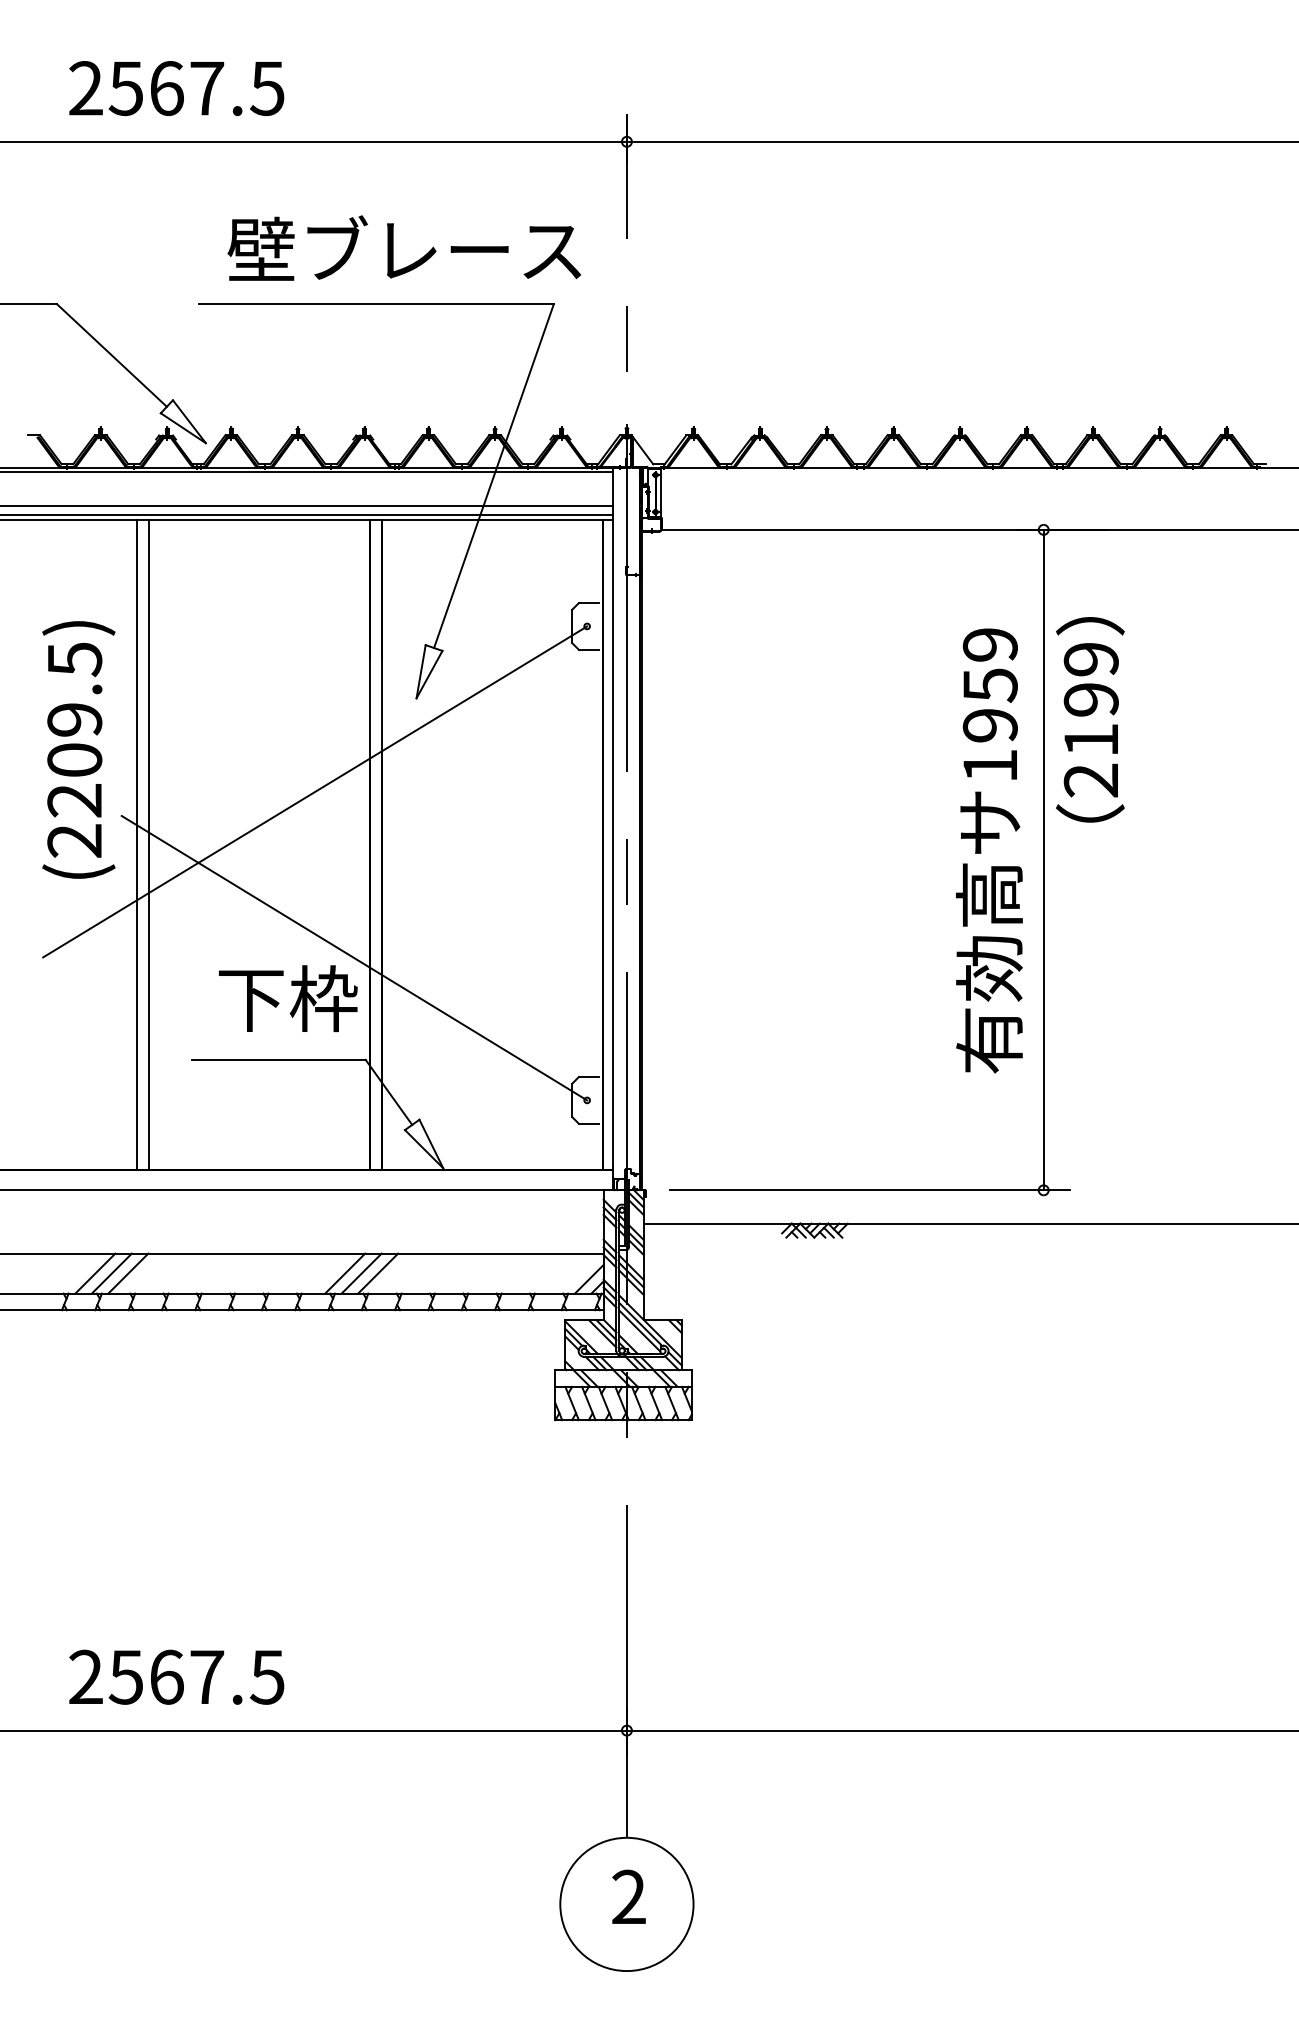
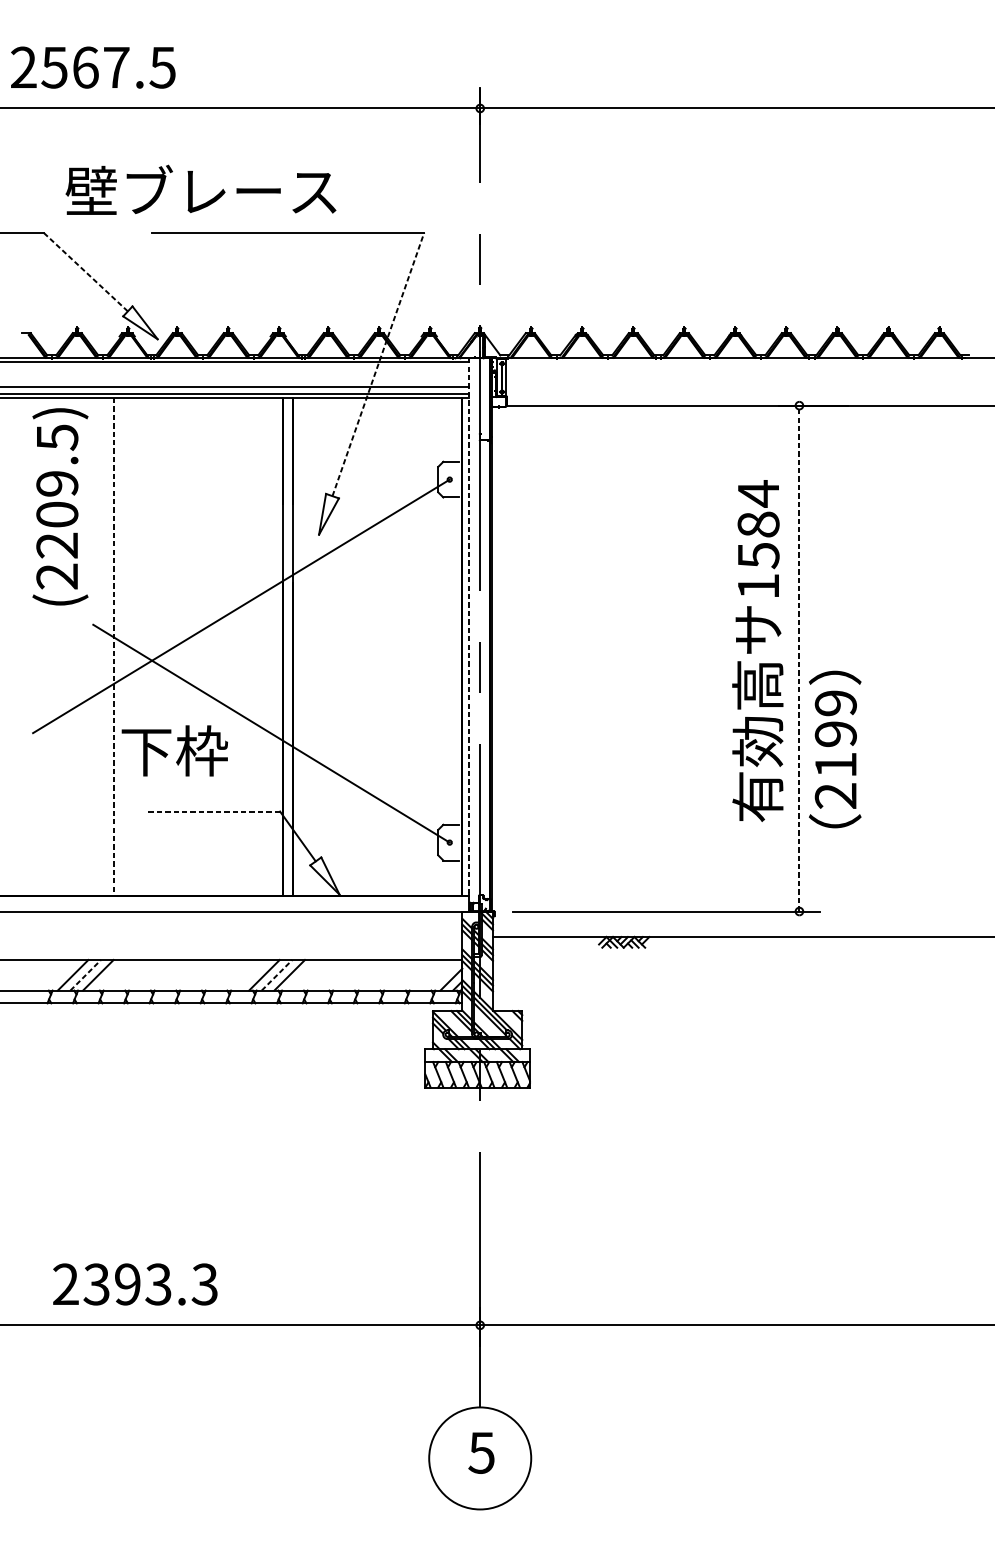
text: (176, 88) -> (93, 67), moved
text: (403, 247) -> (200, 189), moved
line: (111, 355) -> (85, 272), solid -> dashed
line: (494, 475) -> (378, 364), solid -> dashed
text: (989, 684) -> (757, 524), 1959 -> 1584
text: (1090, 719) -> (835, 749), moved
text: (78, 749) -> (60, 506), moved
line: (612, 816) -> (469, 625), solid -> dashed
line: (136, 844) -> (104, 646), removed
line: (148, 845) -> (113, 647), solid -> dashed
line: (1043, 859) -> (799, 658), solid -> dashed
text: (288, 998) -> (175, 750), moved
line: (279, 1059) -> (214, 811), solid -> dashed
line: (112, 1273) -> (86, 975), solid -> dashed
line: (362, 1273) -> (277, 975), solid -> dashed
text: (196, 1676) -> (150, 1283), 2567.5 -> 2393.3
text: (628, 1896) -> (481, 1452), 2 -> 5

